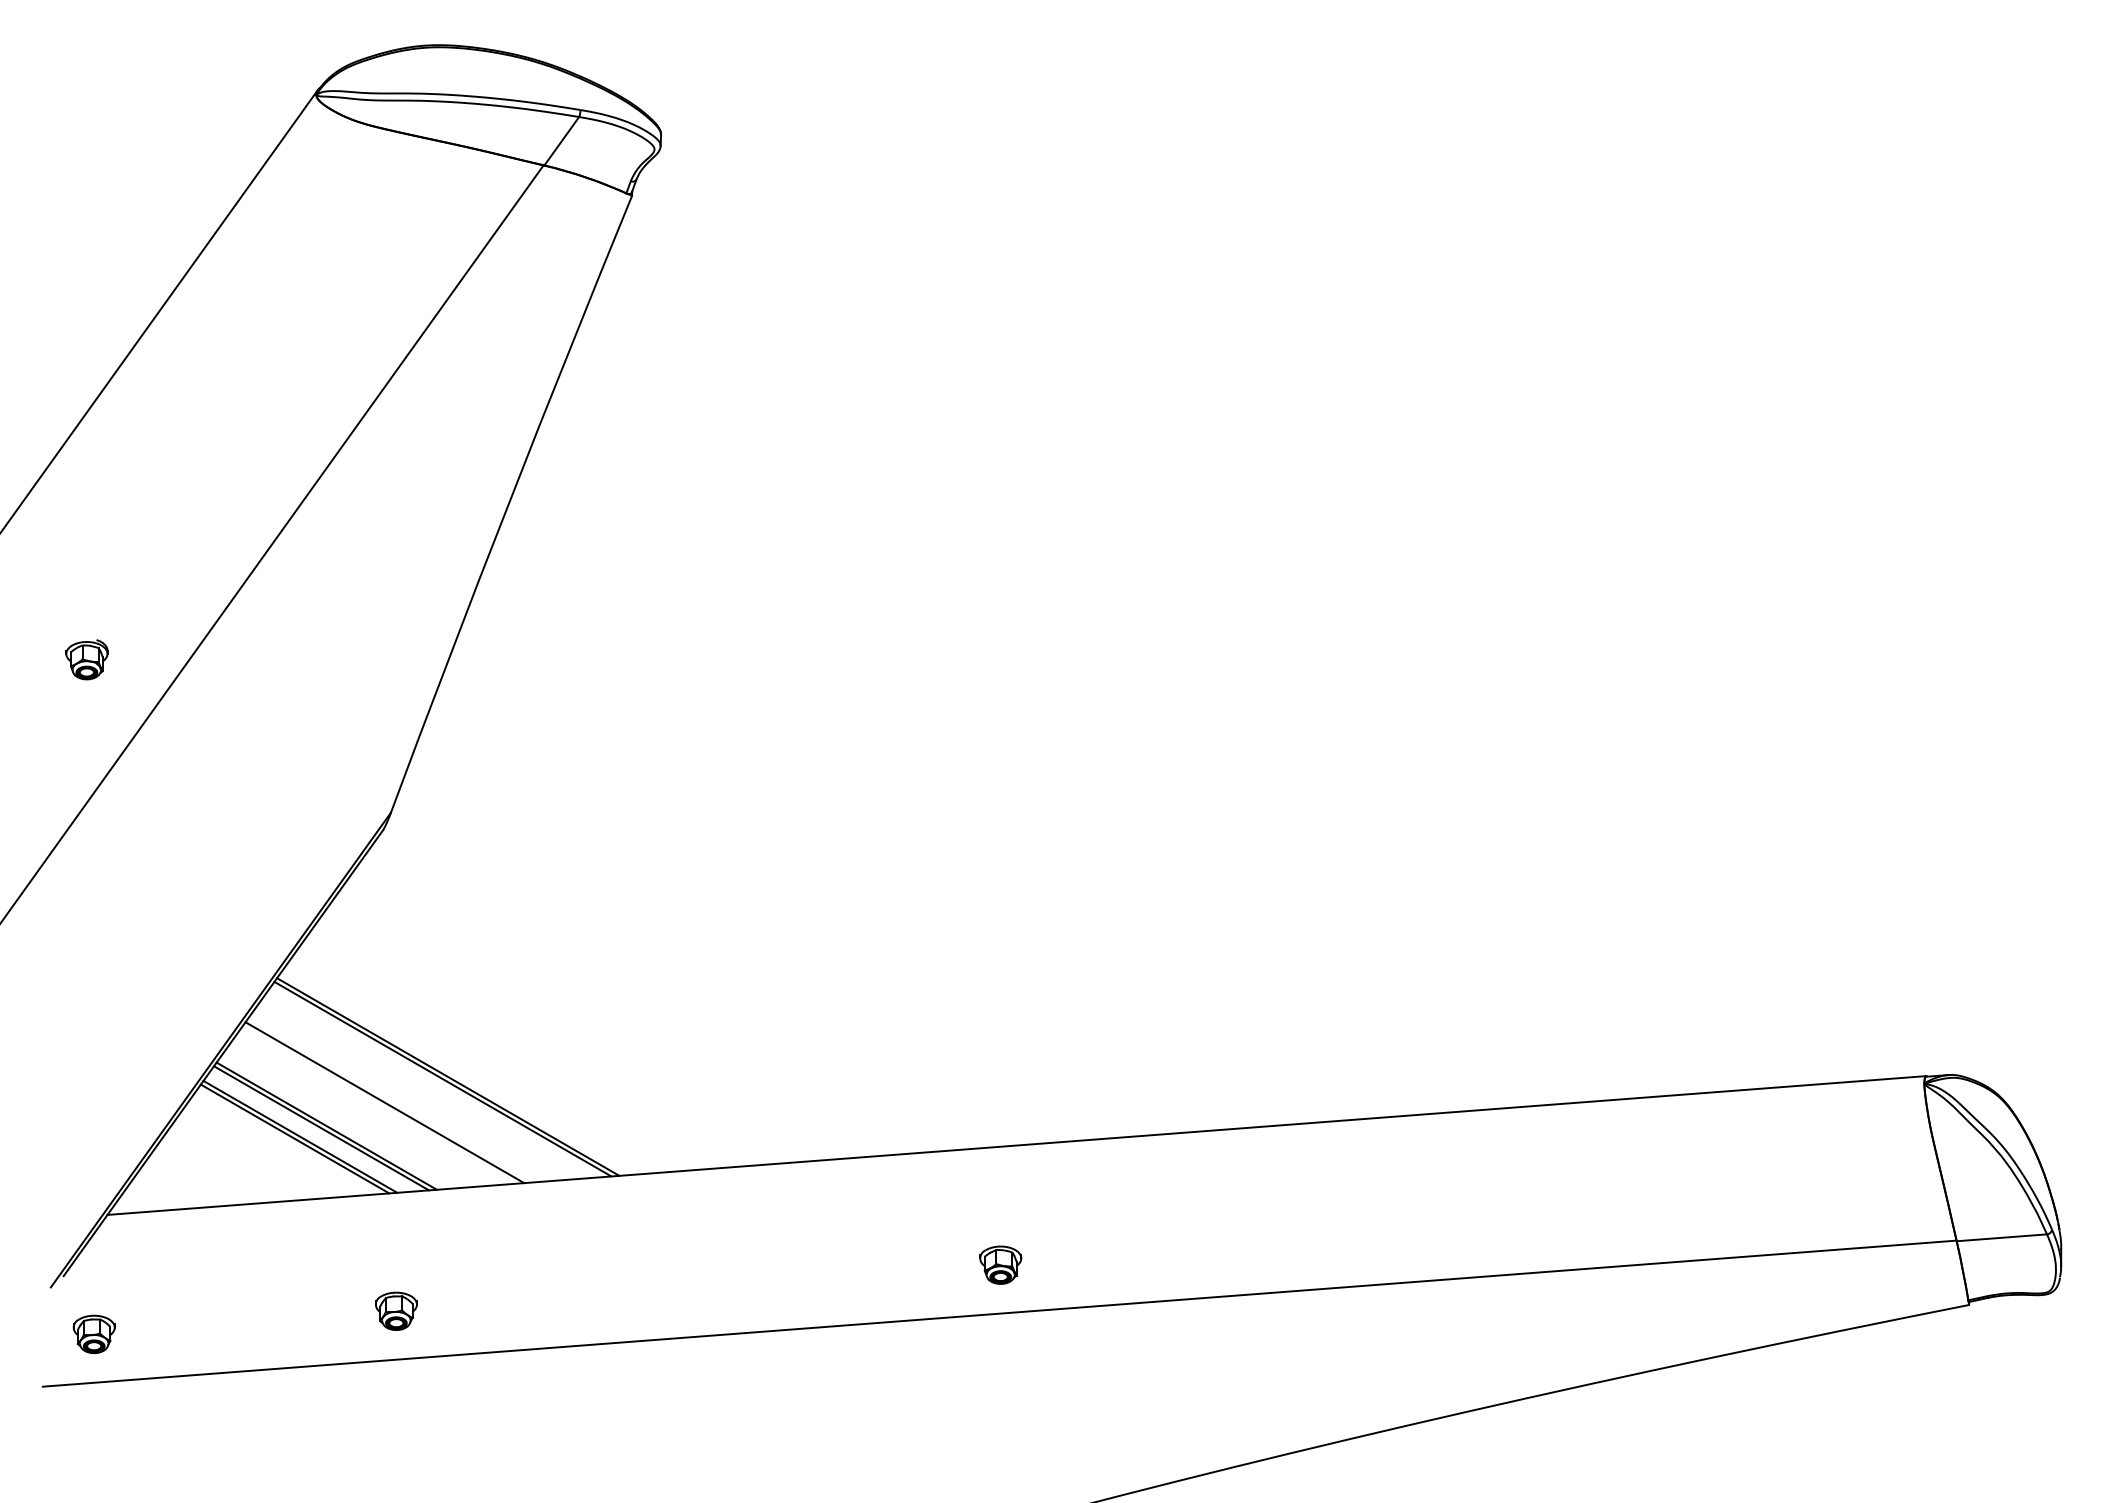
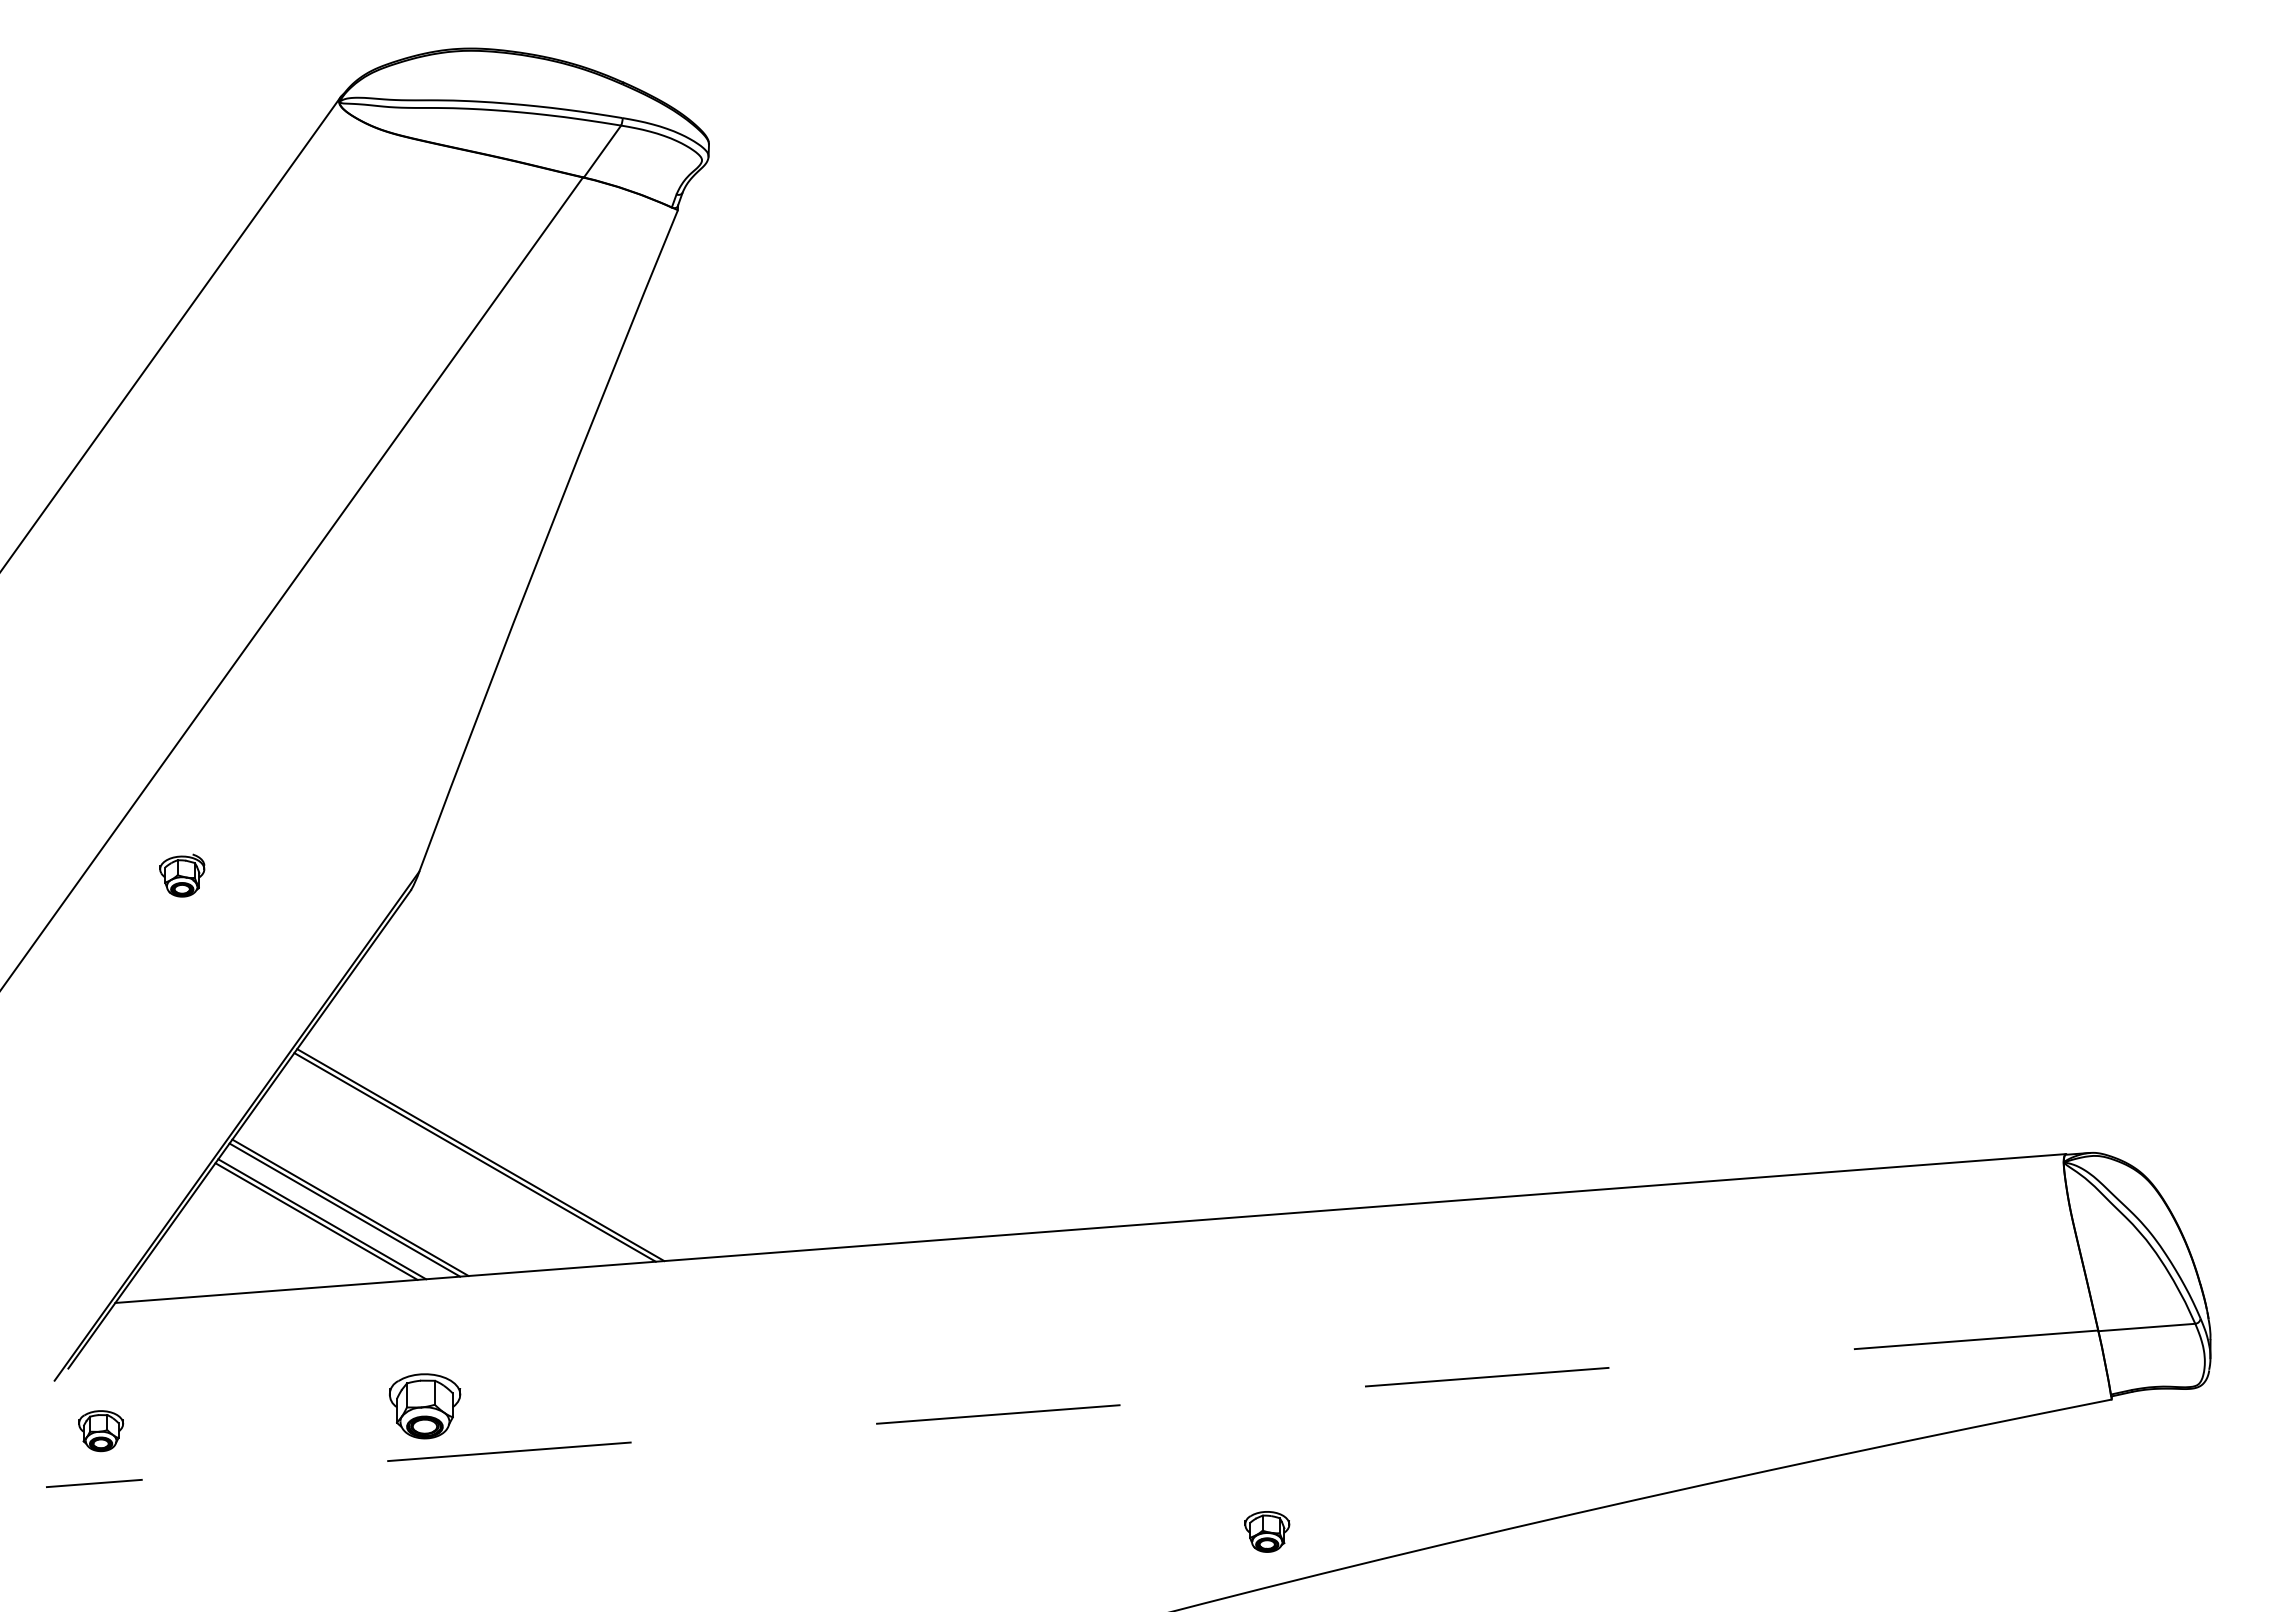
part: (87, 659) -> (182, 875), moved
line: (384, 1102) -> (412, 1182), removed
part: (1000, 1264) -> (1267, 1531), moved
part: (396, 1311) -> (425, 1406), size x1.6
line: (999, 1313) -> (1071, 1408), solid -> dashed

